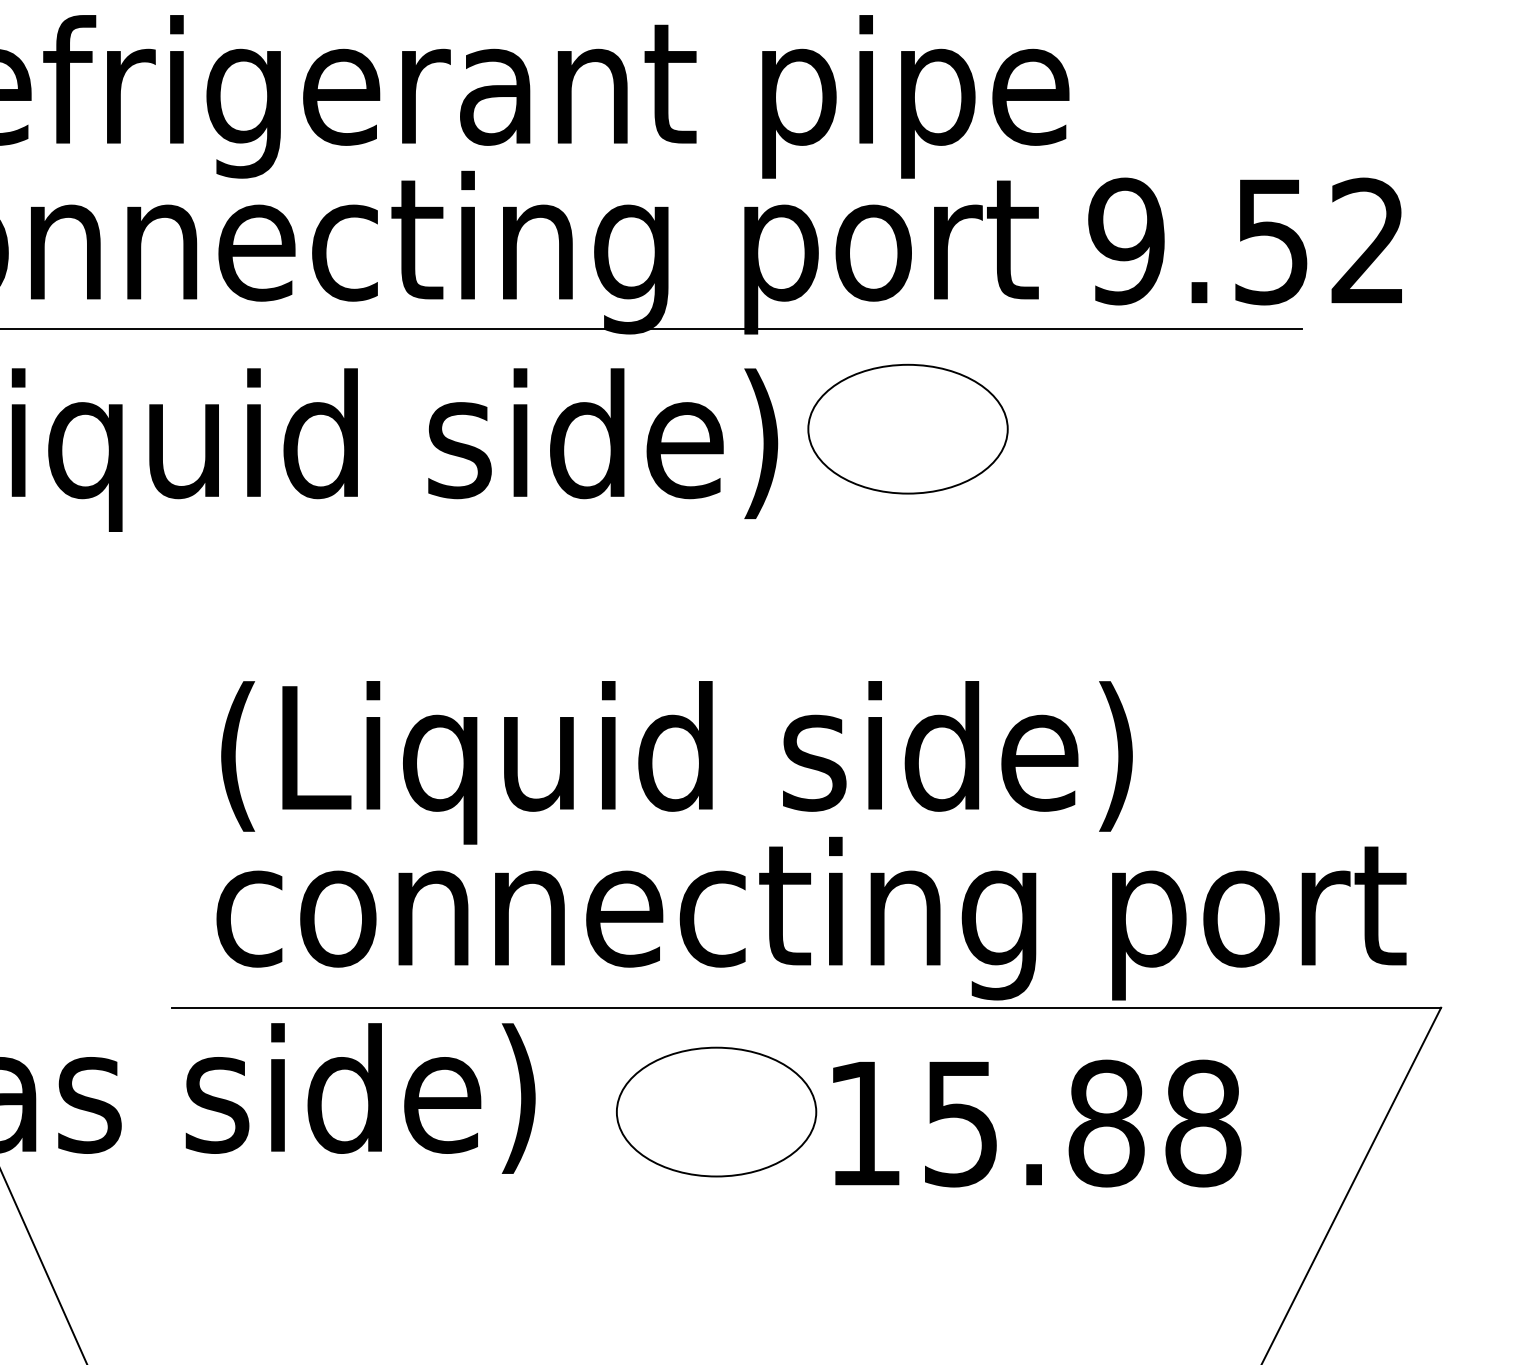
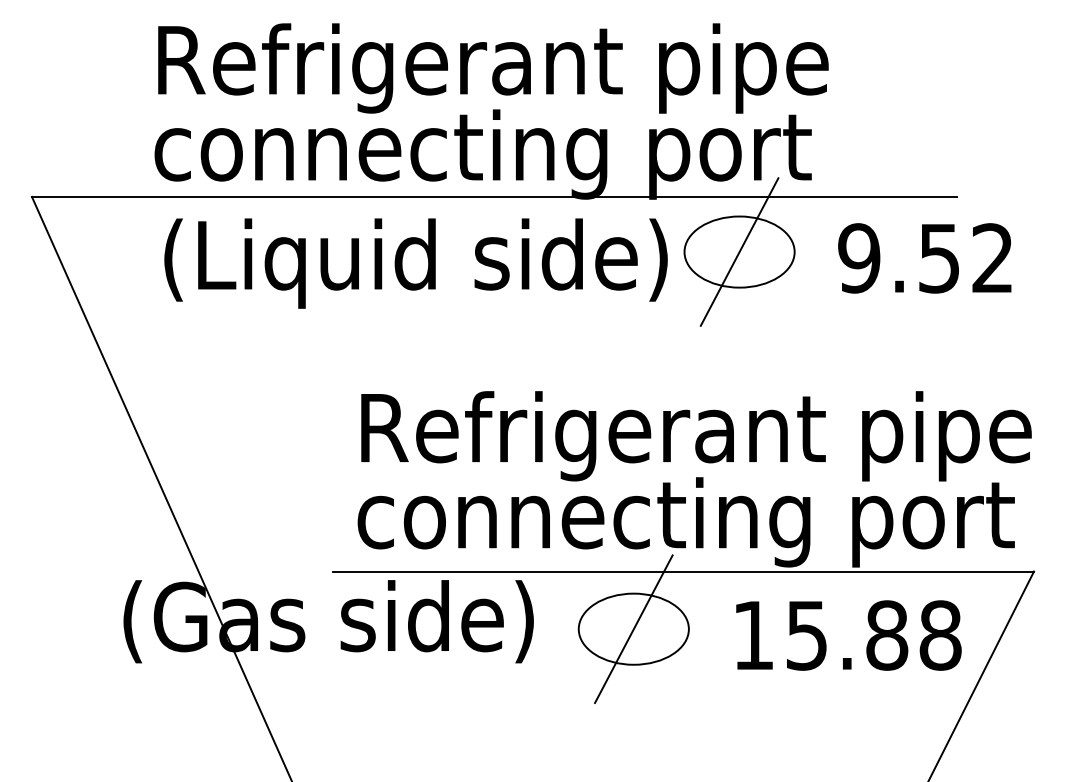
text: (1244, 241) -> (924, 258), moved
line: (907, 428) -> (739, 251), added
text: (828, 763) -> (695, 436), (Liquid side) -> Refrigerant pipe
line: (715, 1112) -> (633, 629), added
text: (1036, 1123) -> (848, 635), moved

